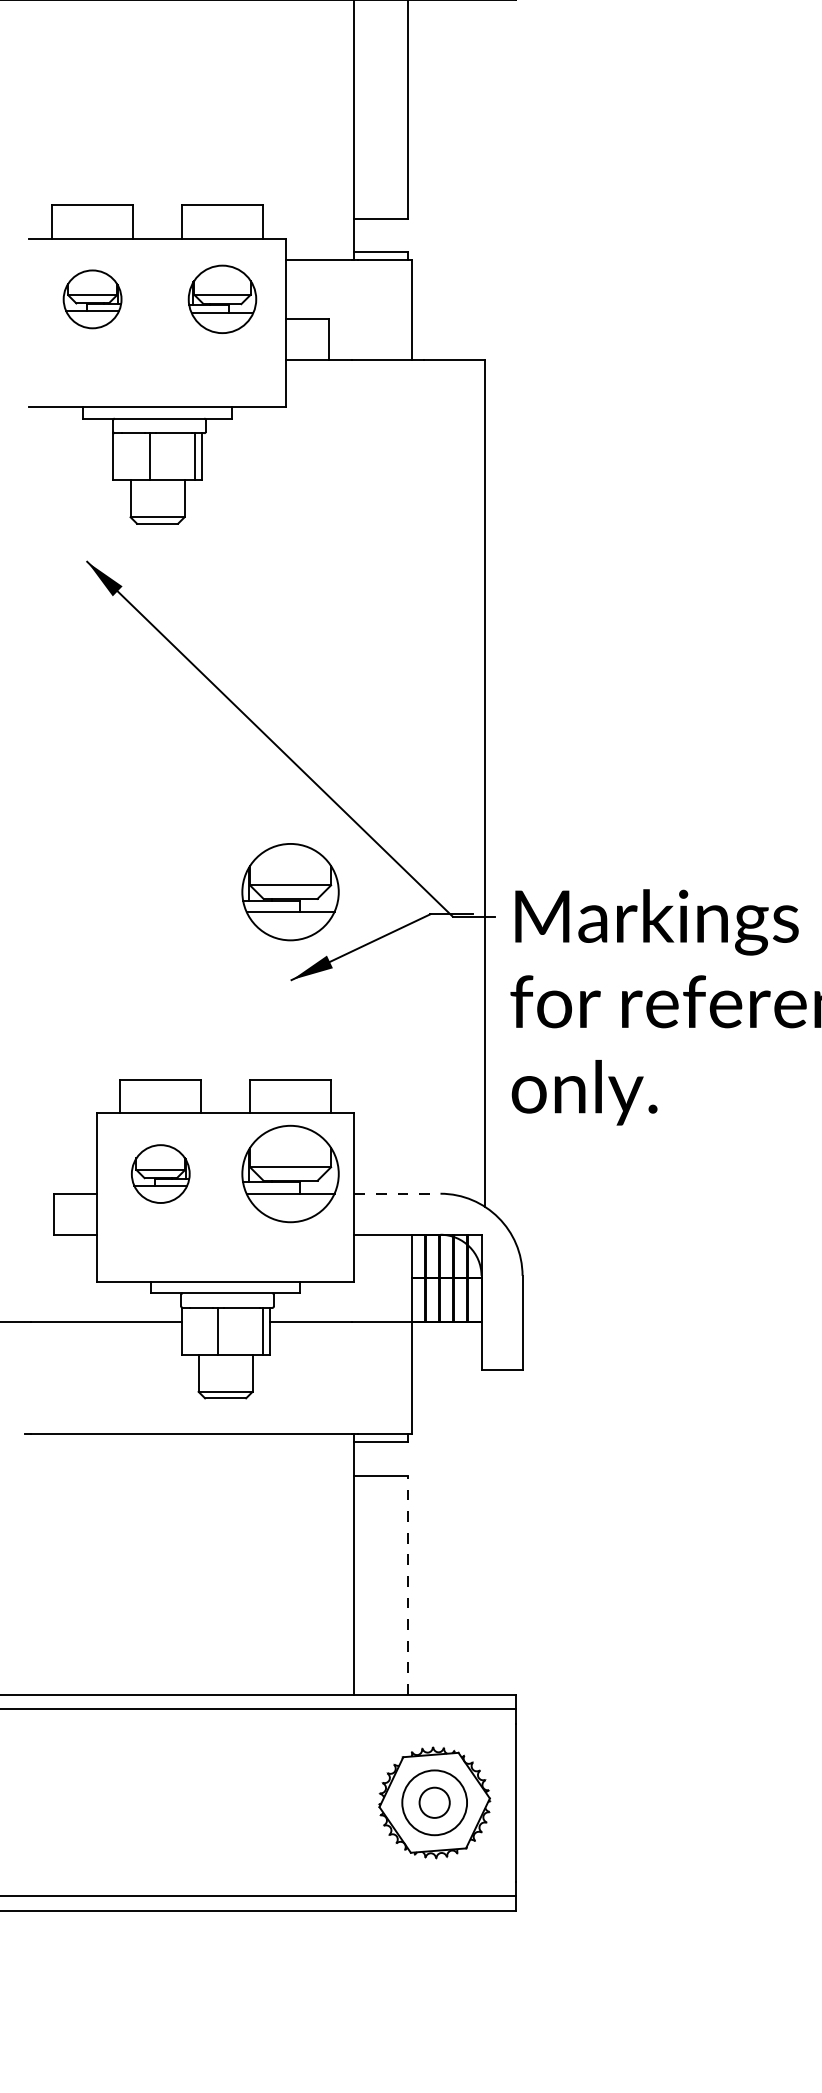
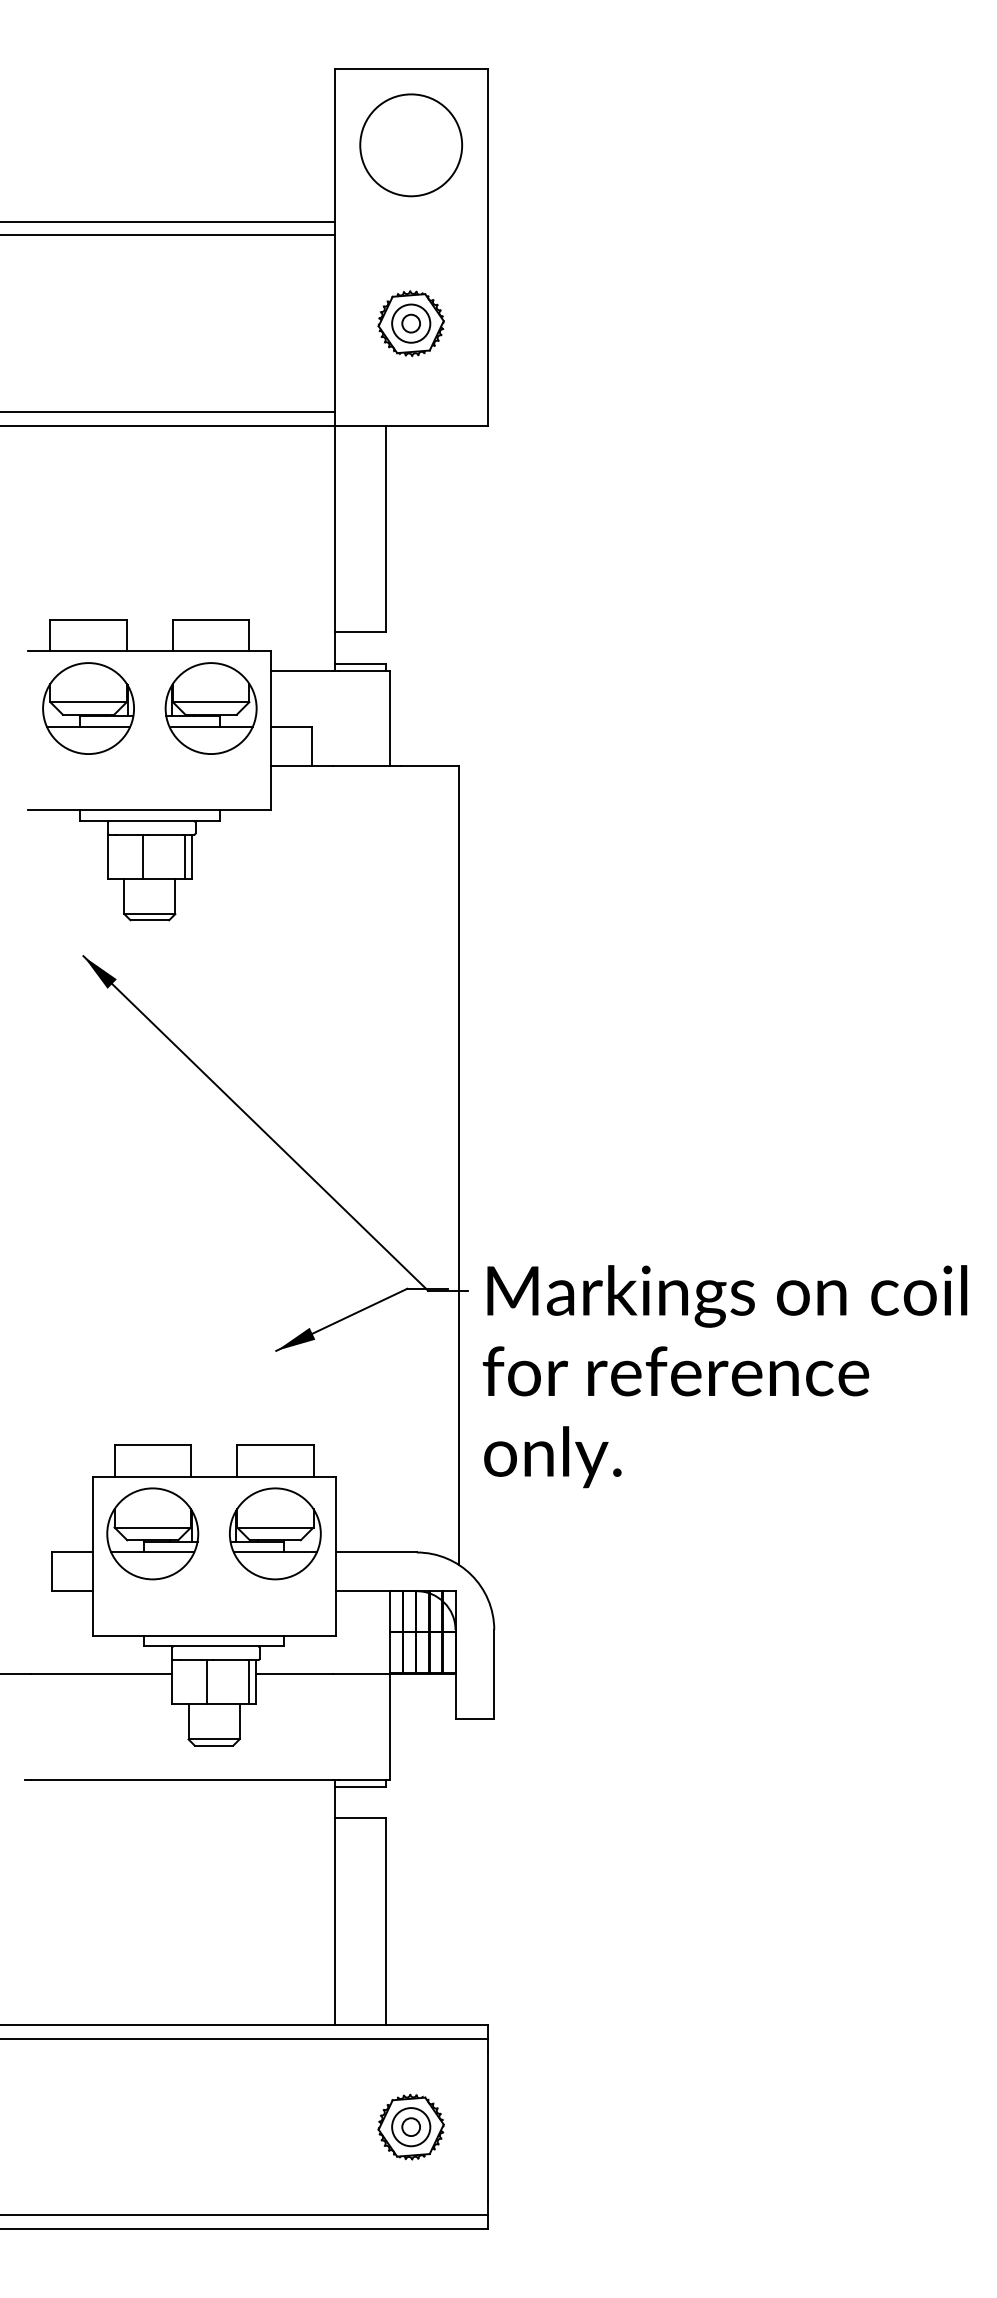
part: (92, 299) -> (88, 708), size x1.67
part: (221, 299) -> (210, 708), size x1.43
part: (290, 891) -> (275, 1267), removed
part: (160, 1173) -> (152, 1533), size x1.67
line: (397, 1193) -> (376, 1552), dashed -> solid
line: (407, 1584) -> (385, 1921), dashed -> solid
part: (433, 1802) -> (410, 2126), size x0.62

